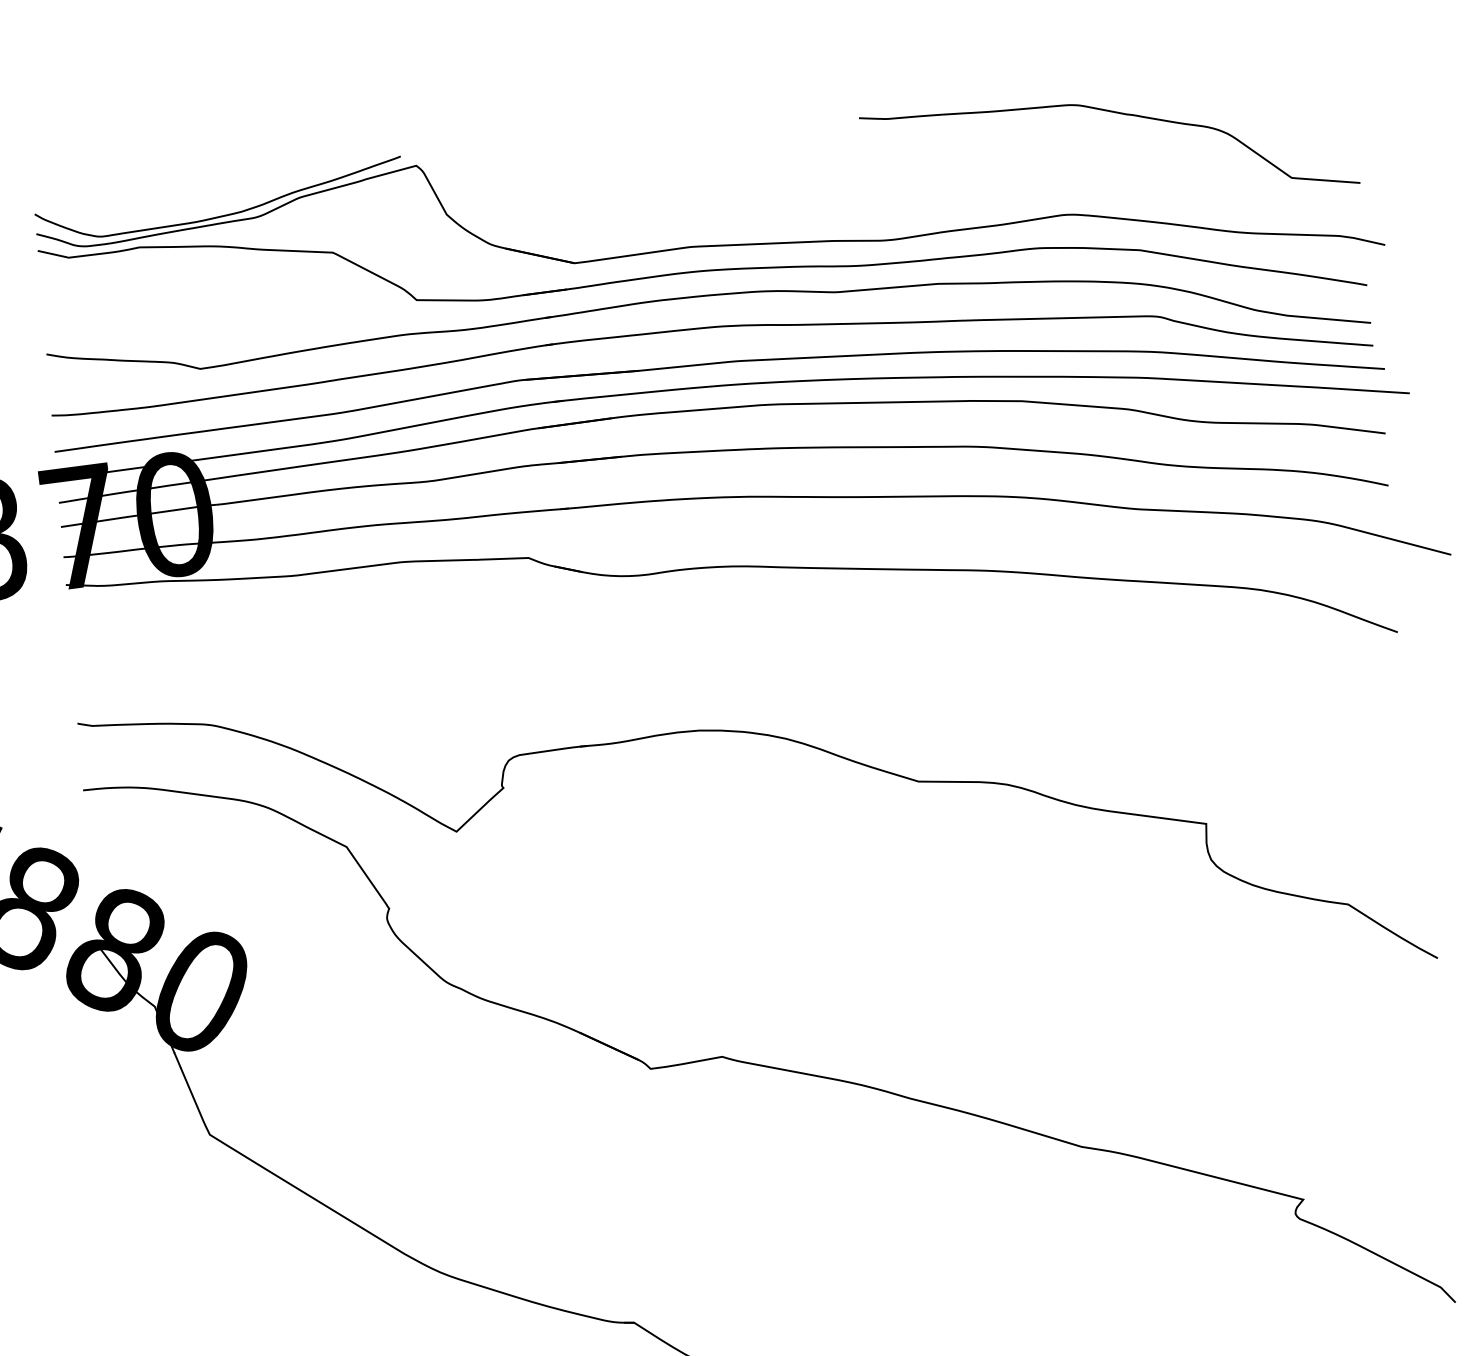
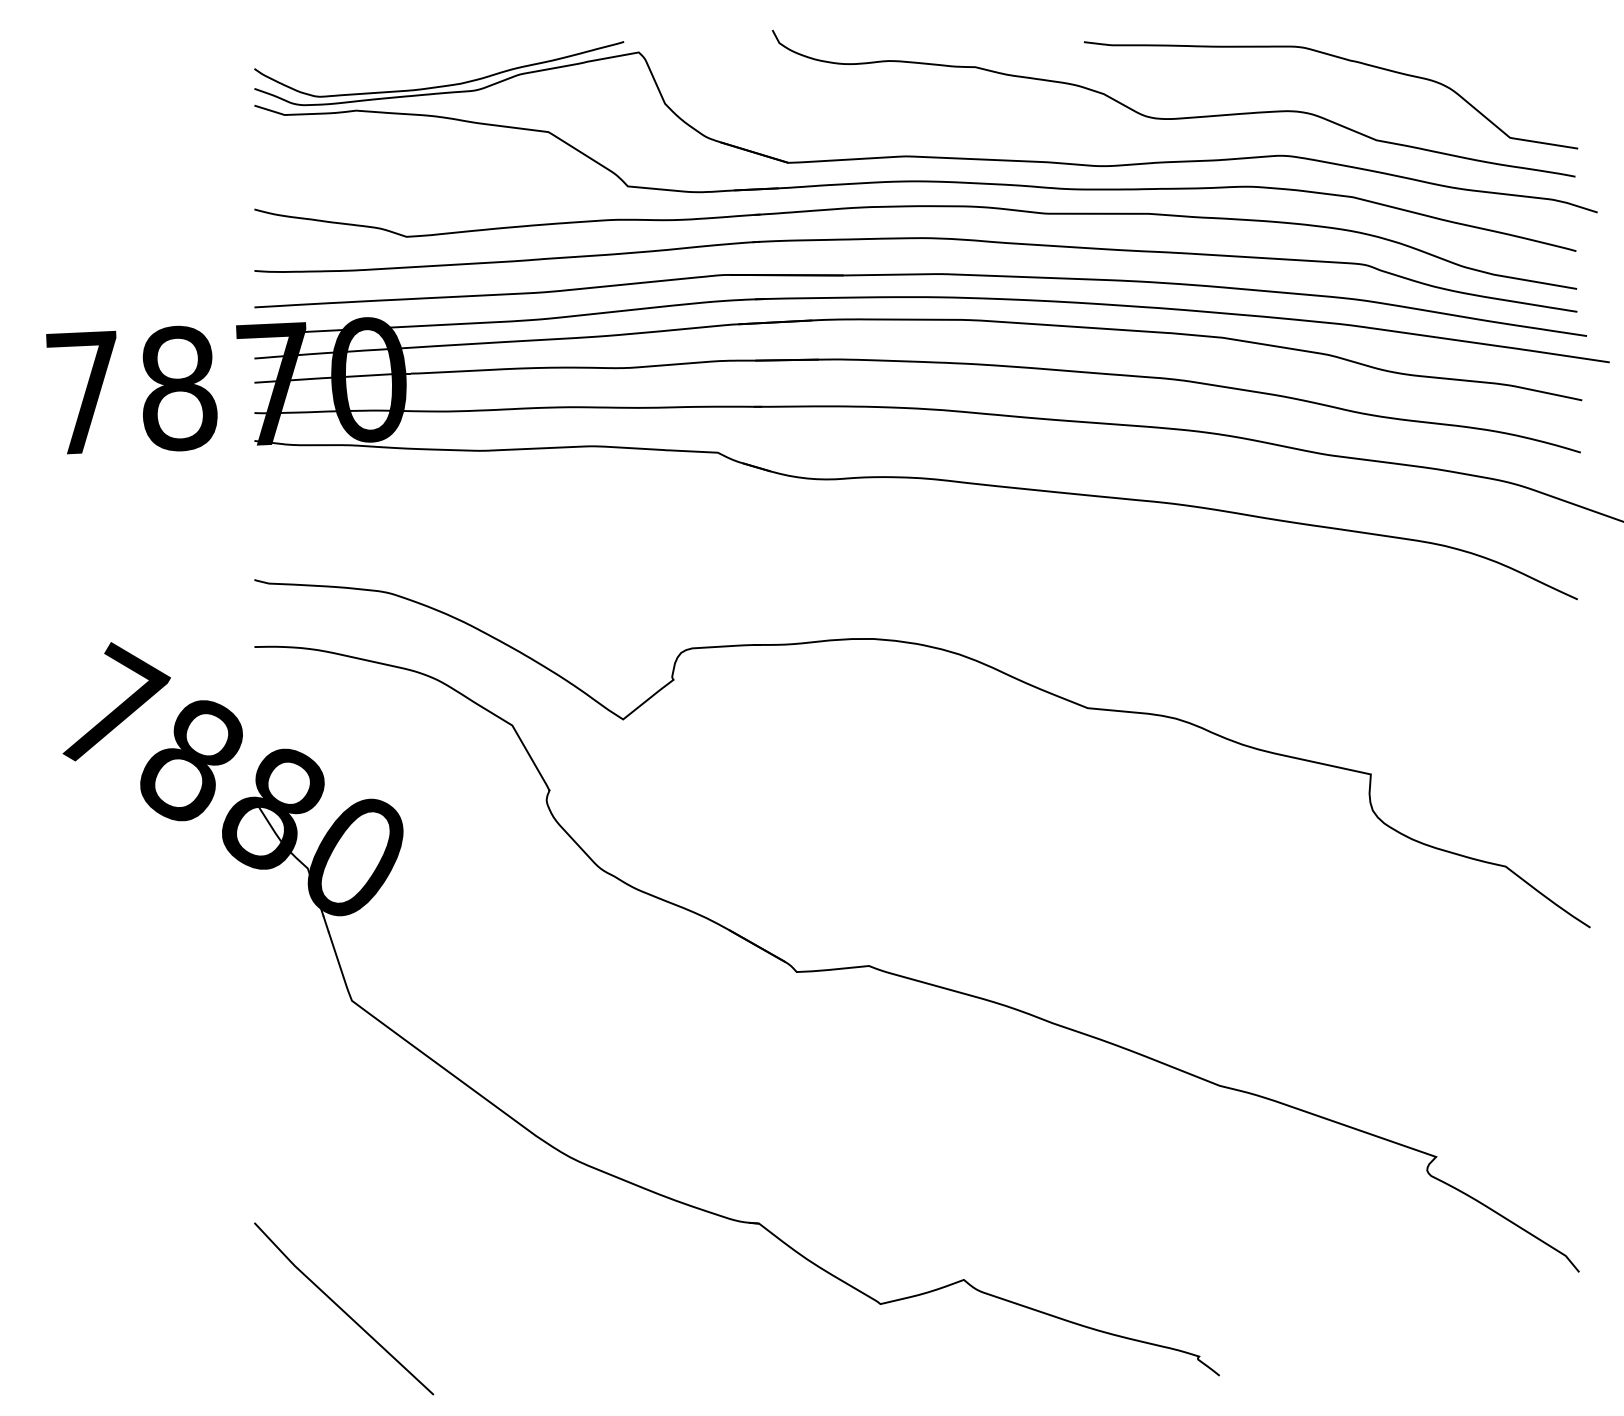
curve: (957, 185) -> (1176, 117), added

